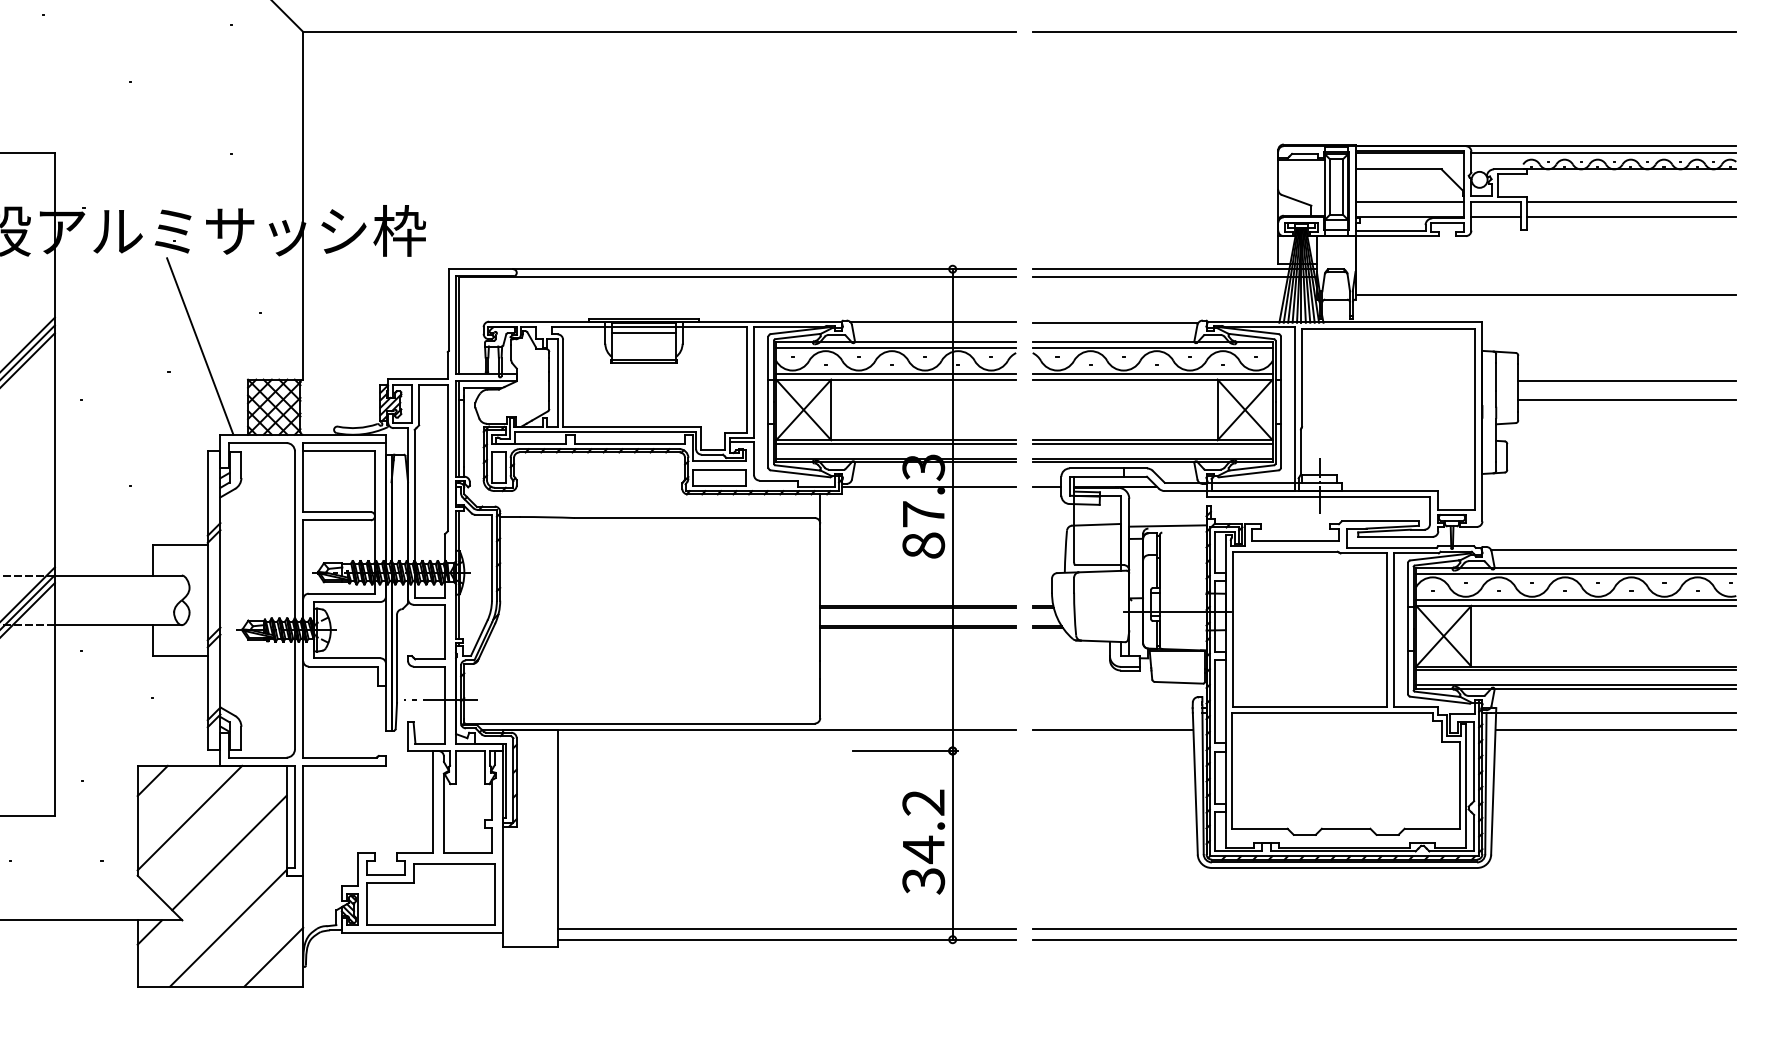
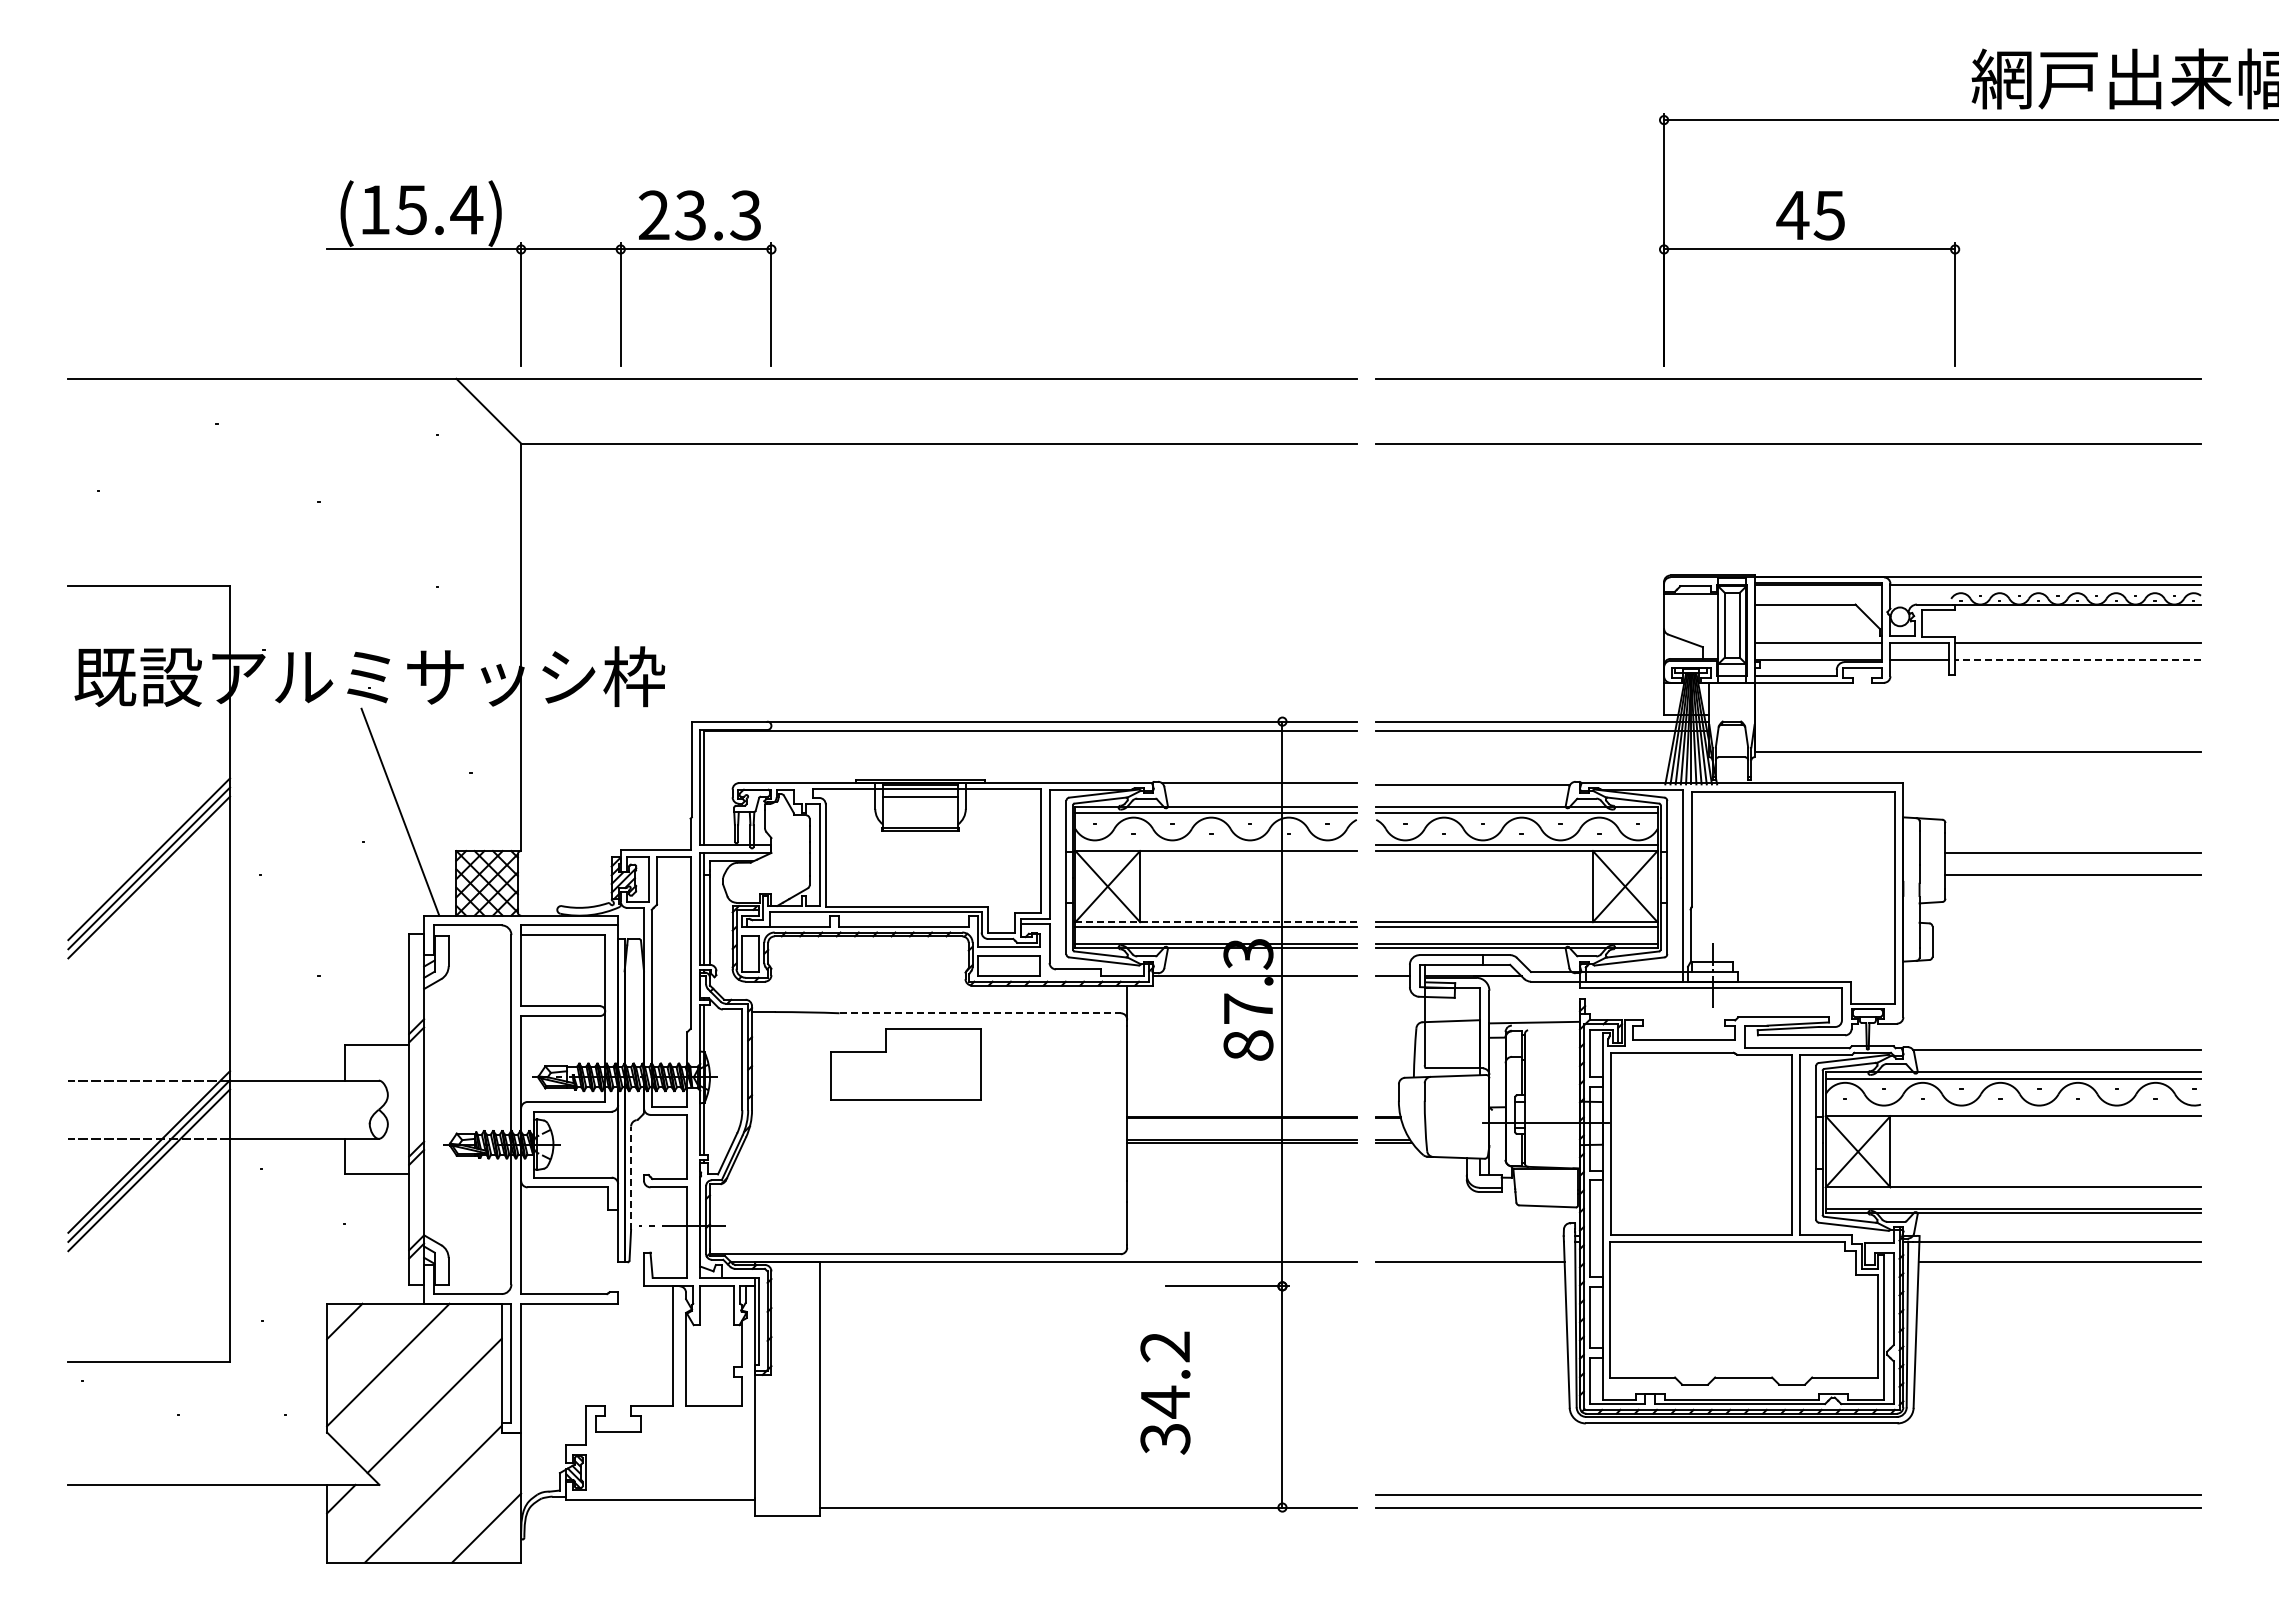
line: (1631, 217) -> (2078, 660), solid -> dashed
line: (895, 374) -> (1215, 844), removed
line: (896, 440) -> (1216, 922), solid -> dashed
line: (695, 518) -> (980, 1013), solid -> dashed
line: (1575, 600) -> (2012, 1109), removed
line: (397, 658) -> (631, 1178), solid -> dashed
line: (1575, 670) -> (2012, 1191), removed
text: (923, 841) -> (1165, 1392), moved
part: (430, 894) -> (905, 1064), moved
line: (786, 928) -> (1087, 1494), removed

